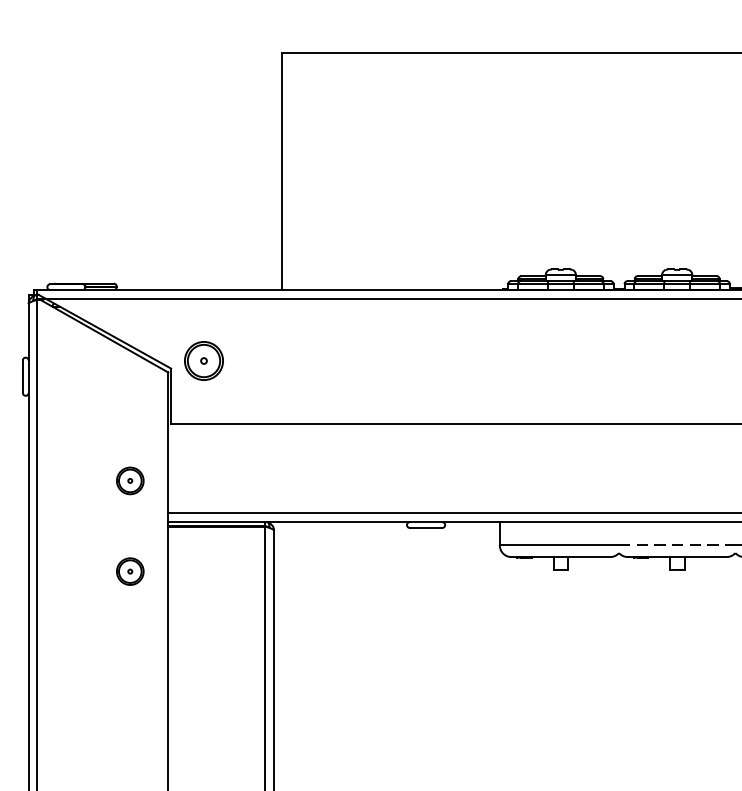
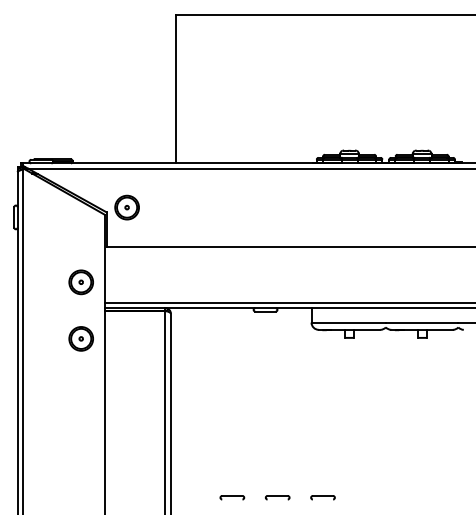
part: (129, 481) -> (80, 282), size x1.43
line: (677, 545) -> (422, 322), dashed -> solid
part: (129, 570) -> (80, 338), size x1.43

